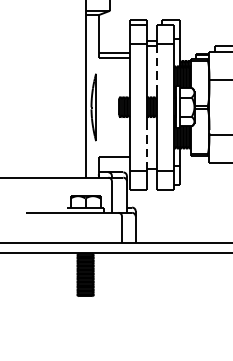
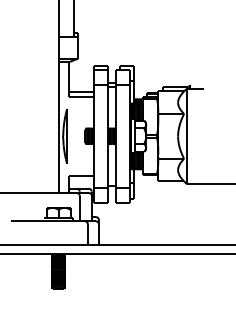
line: (156, 66) -> (115, 103), dashed -> solid
line: (147, 148) -> (108, 169), dashed -> solid

